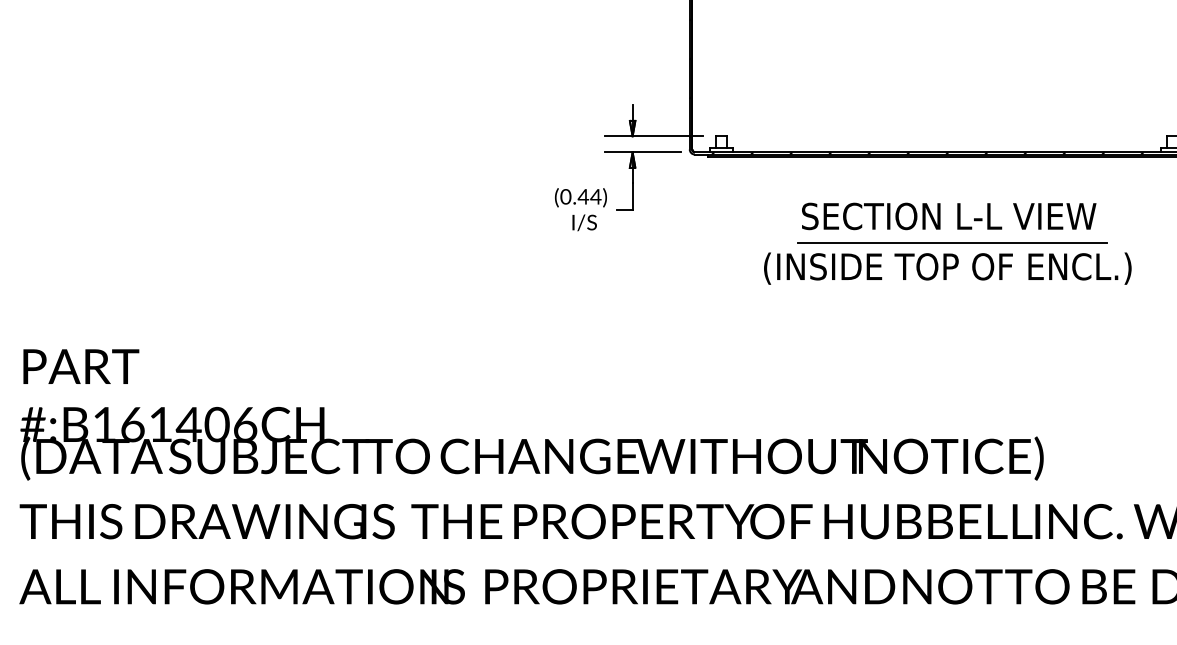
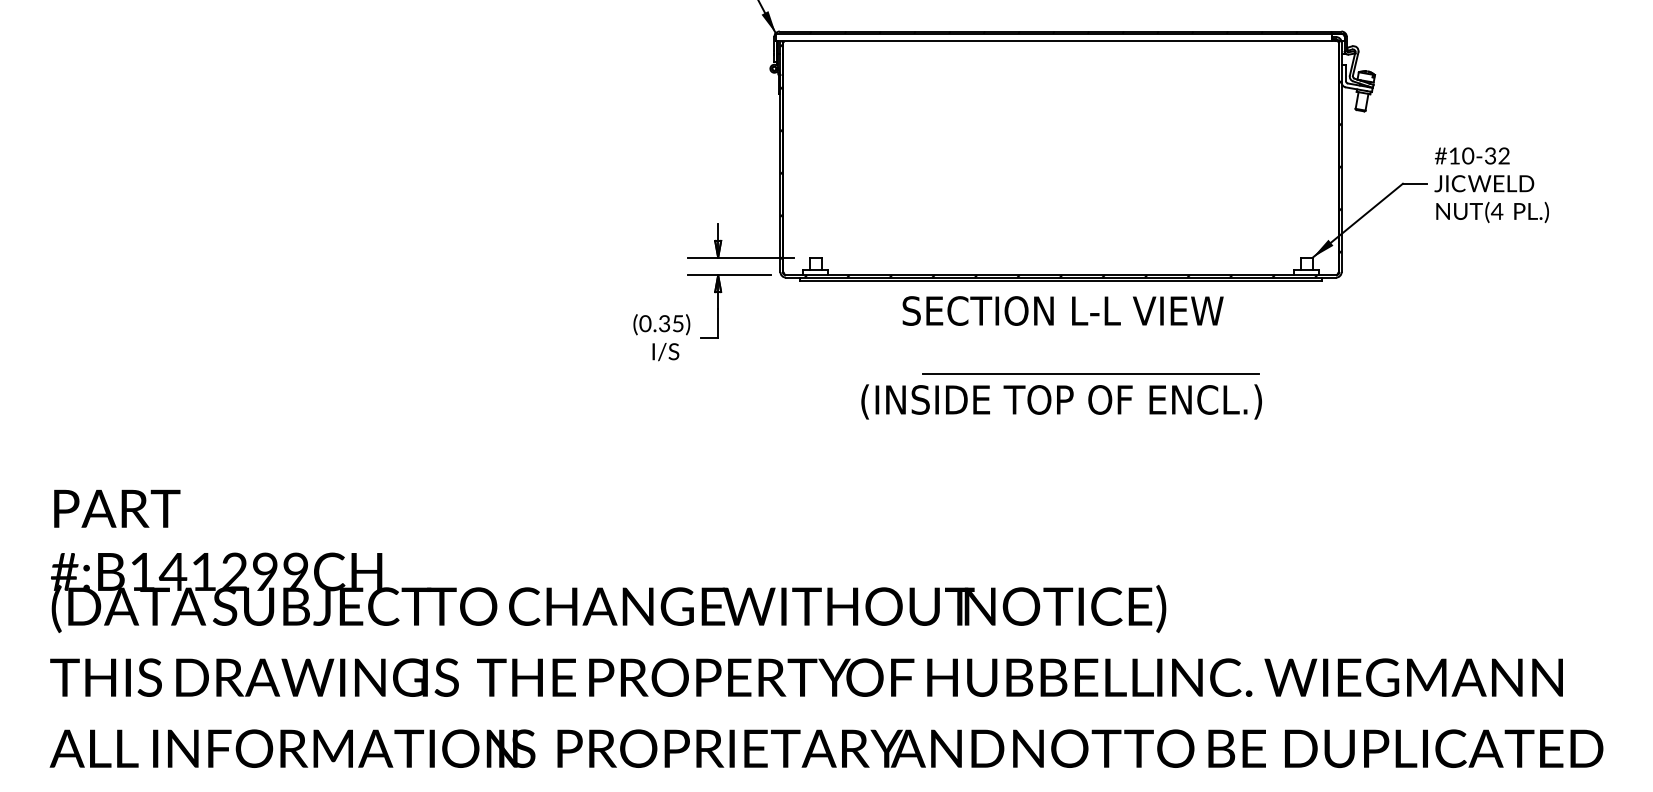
text: (589, 196) -> (671, 323), (0.44) -> (0.35)
text: (948, 215) -> (1062, 310), moved
line: (952, 242) -> (1090, 373), moved
text: (187, 424) -> (233, 571), #:B161406CH -> #:B141299CH

